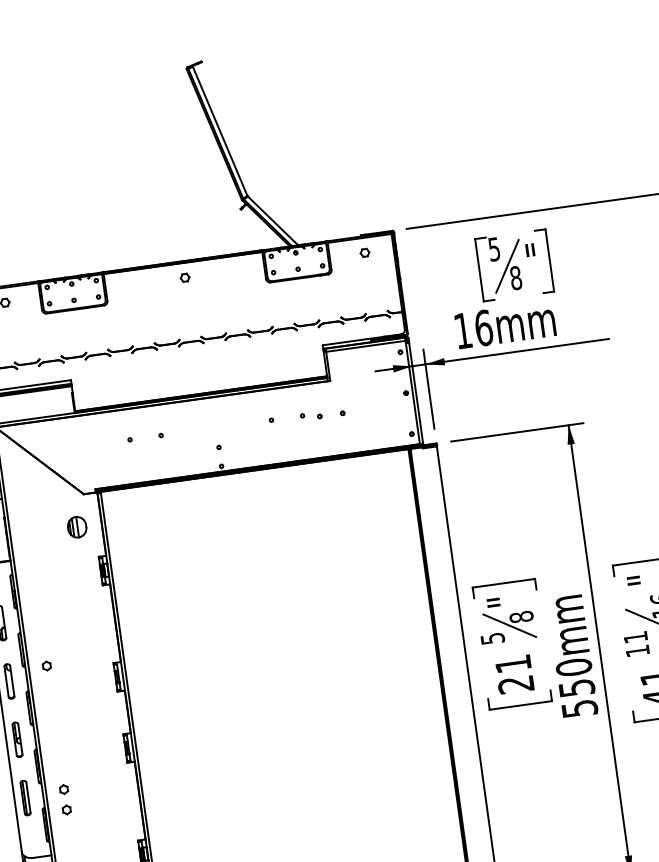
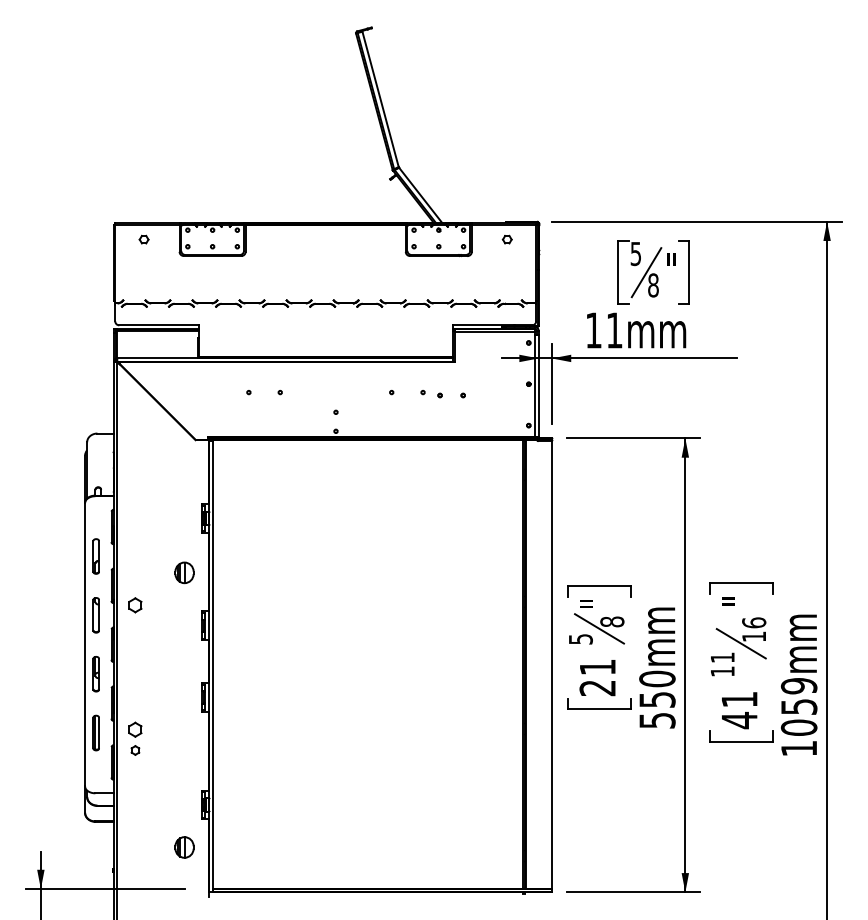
part: (184, 277) -> (325, 239), removed
text: (483, 328) -> (614, 330), 16mm -> 11mm
part: (77, 526) -> (184, 572), moved
part: (46, 665) -> (135, 604), size x1.6
part: (64, 789) -> (135, 729), size x1.6

